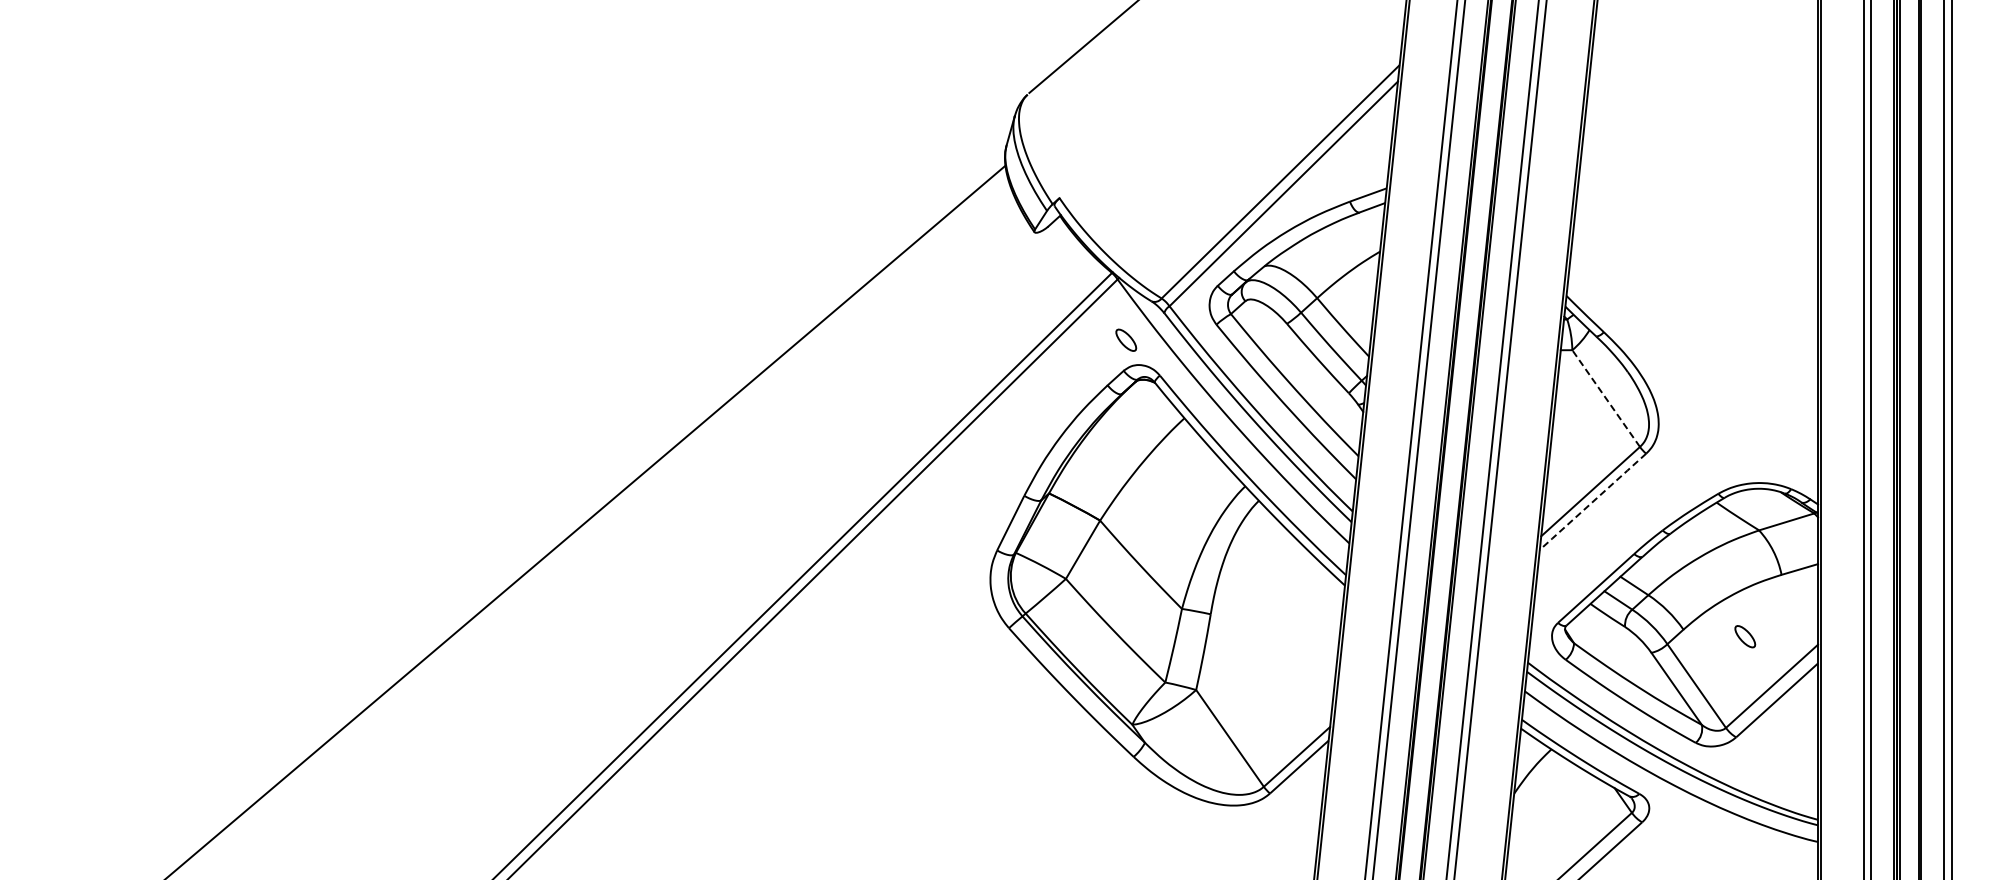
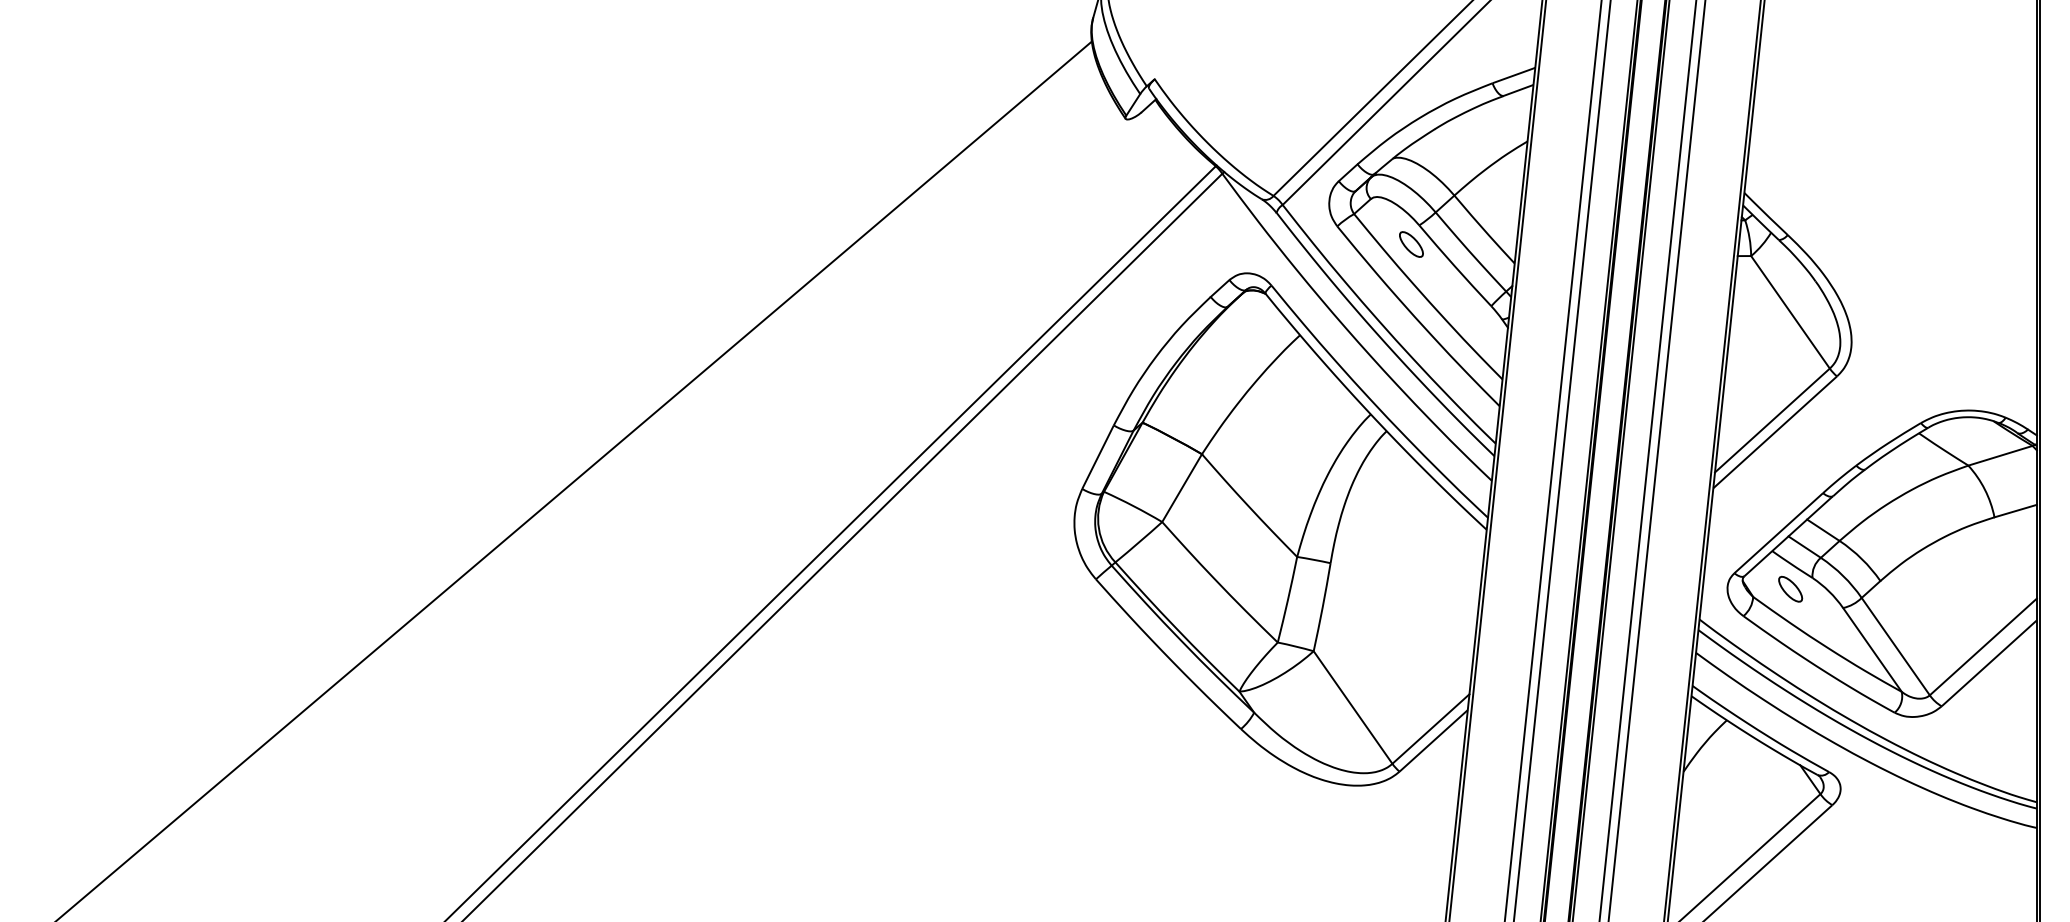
part: (1126, 339) -> (1411, 243), moved
line: (1605, 398) -> (1789, 312), dashed -> solid
line: (1592, 502) -> (1774, 433), dashed -> solid
part: (1745, 636) -> (1790, 589), moved

